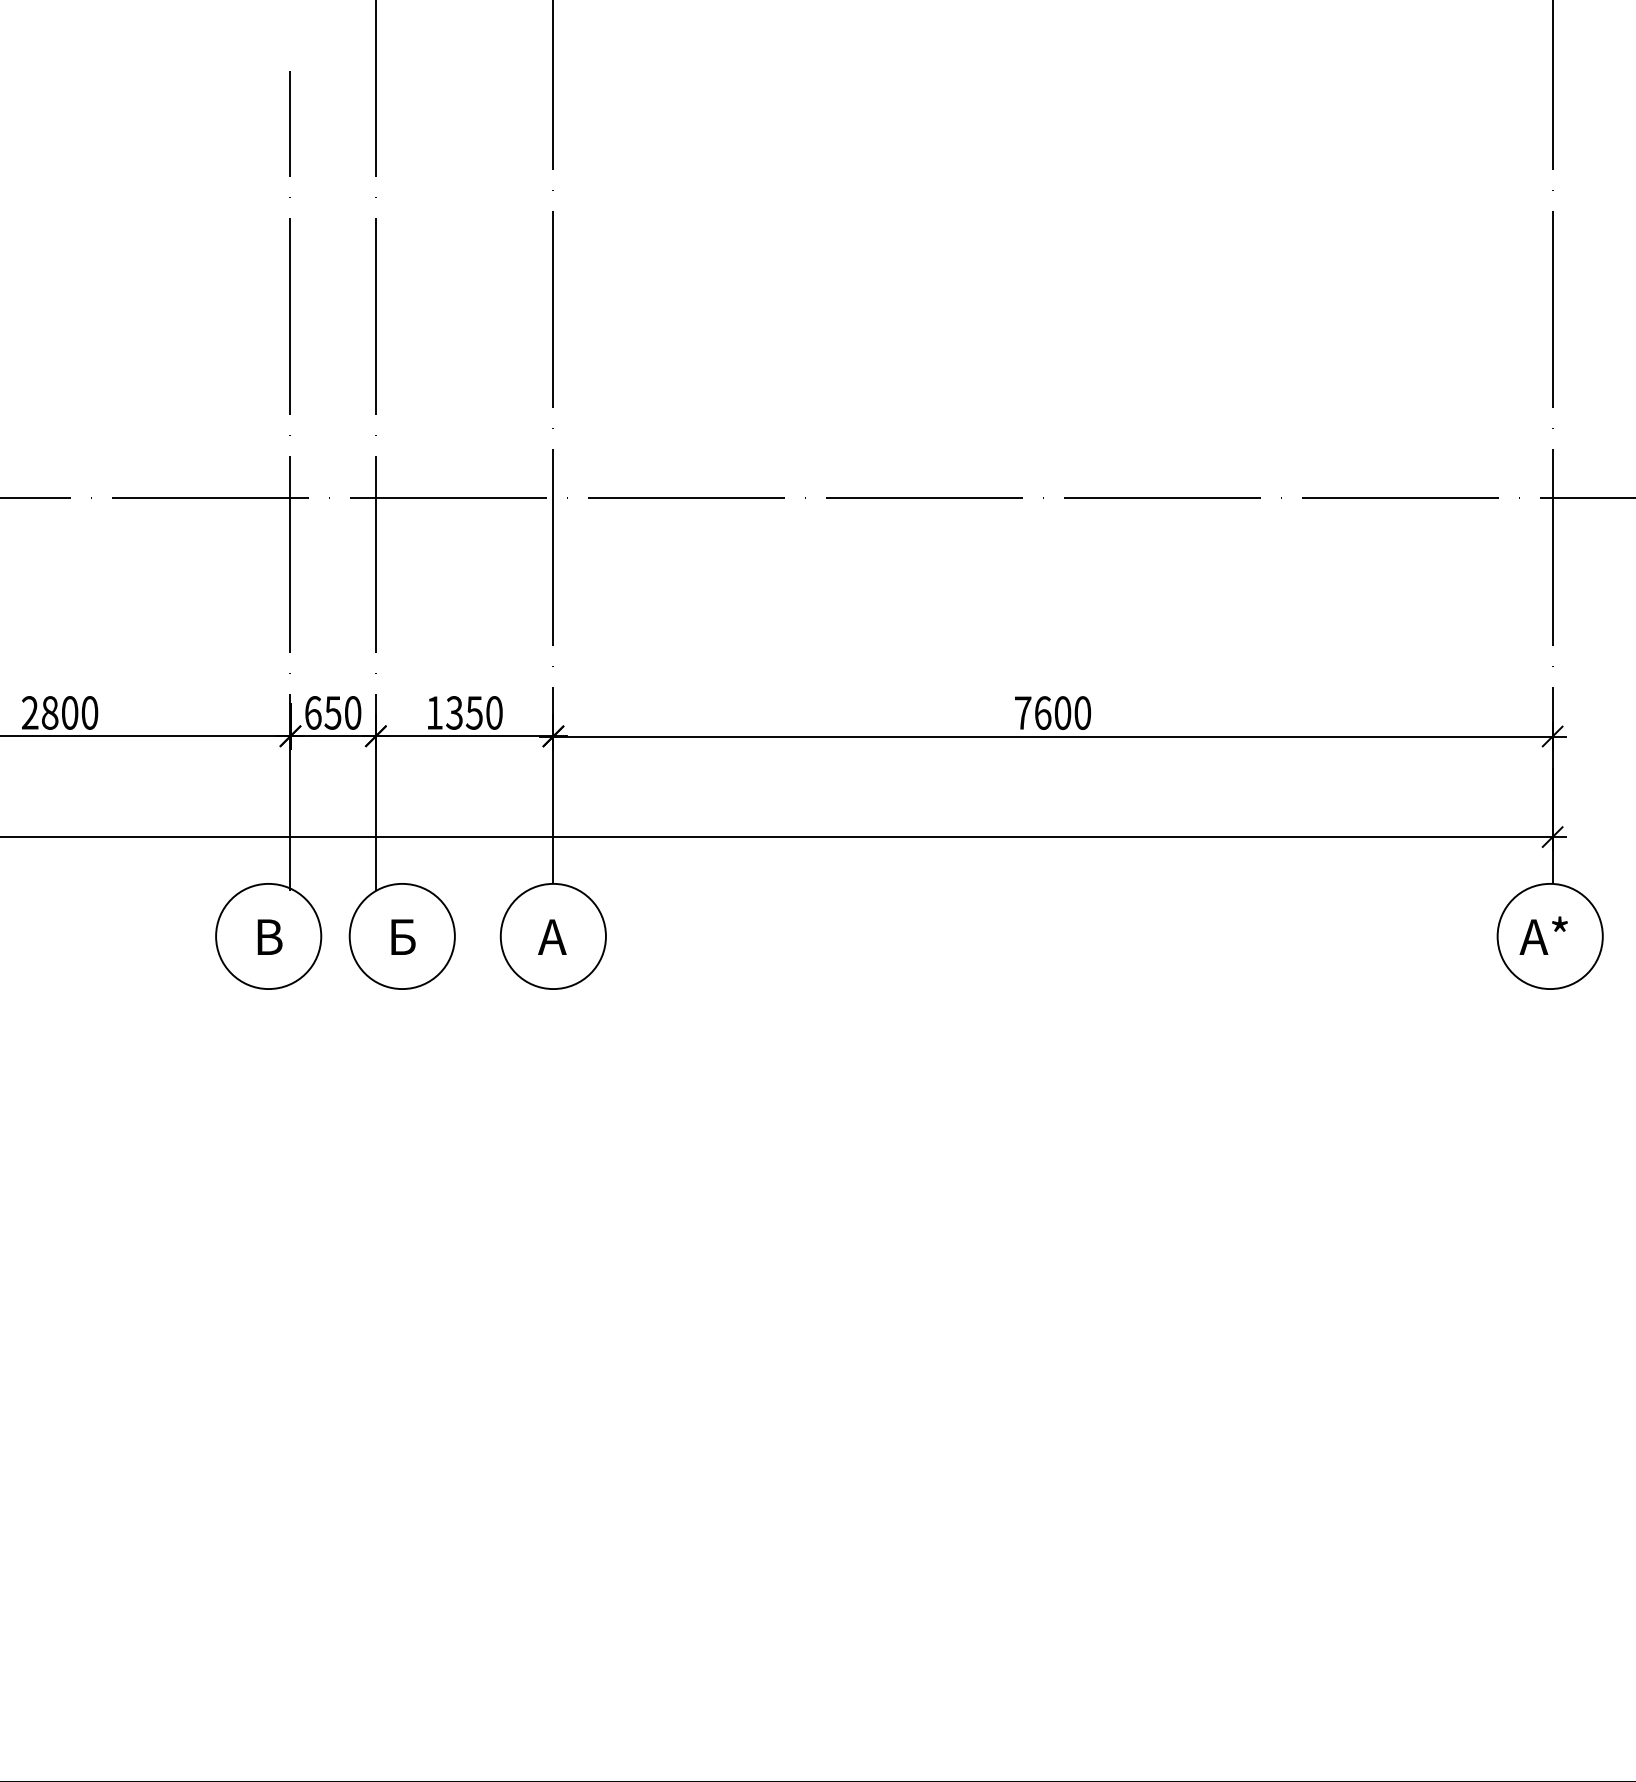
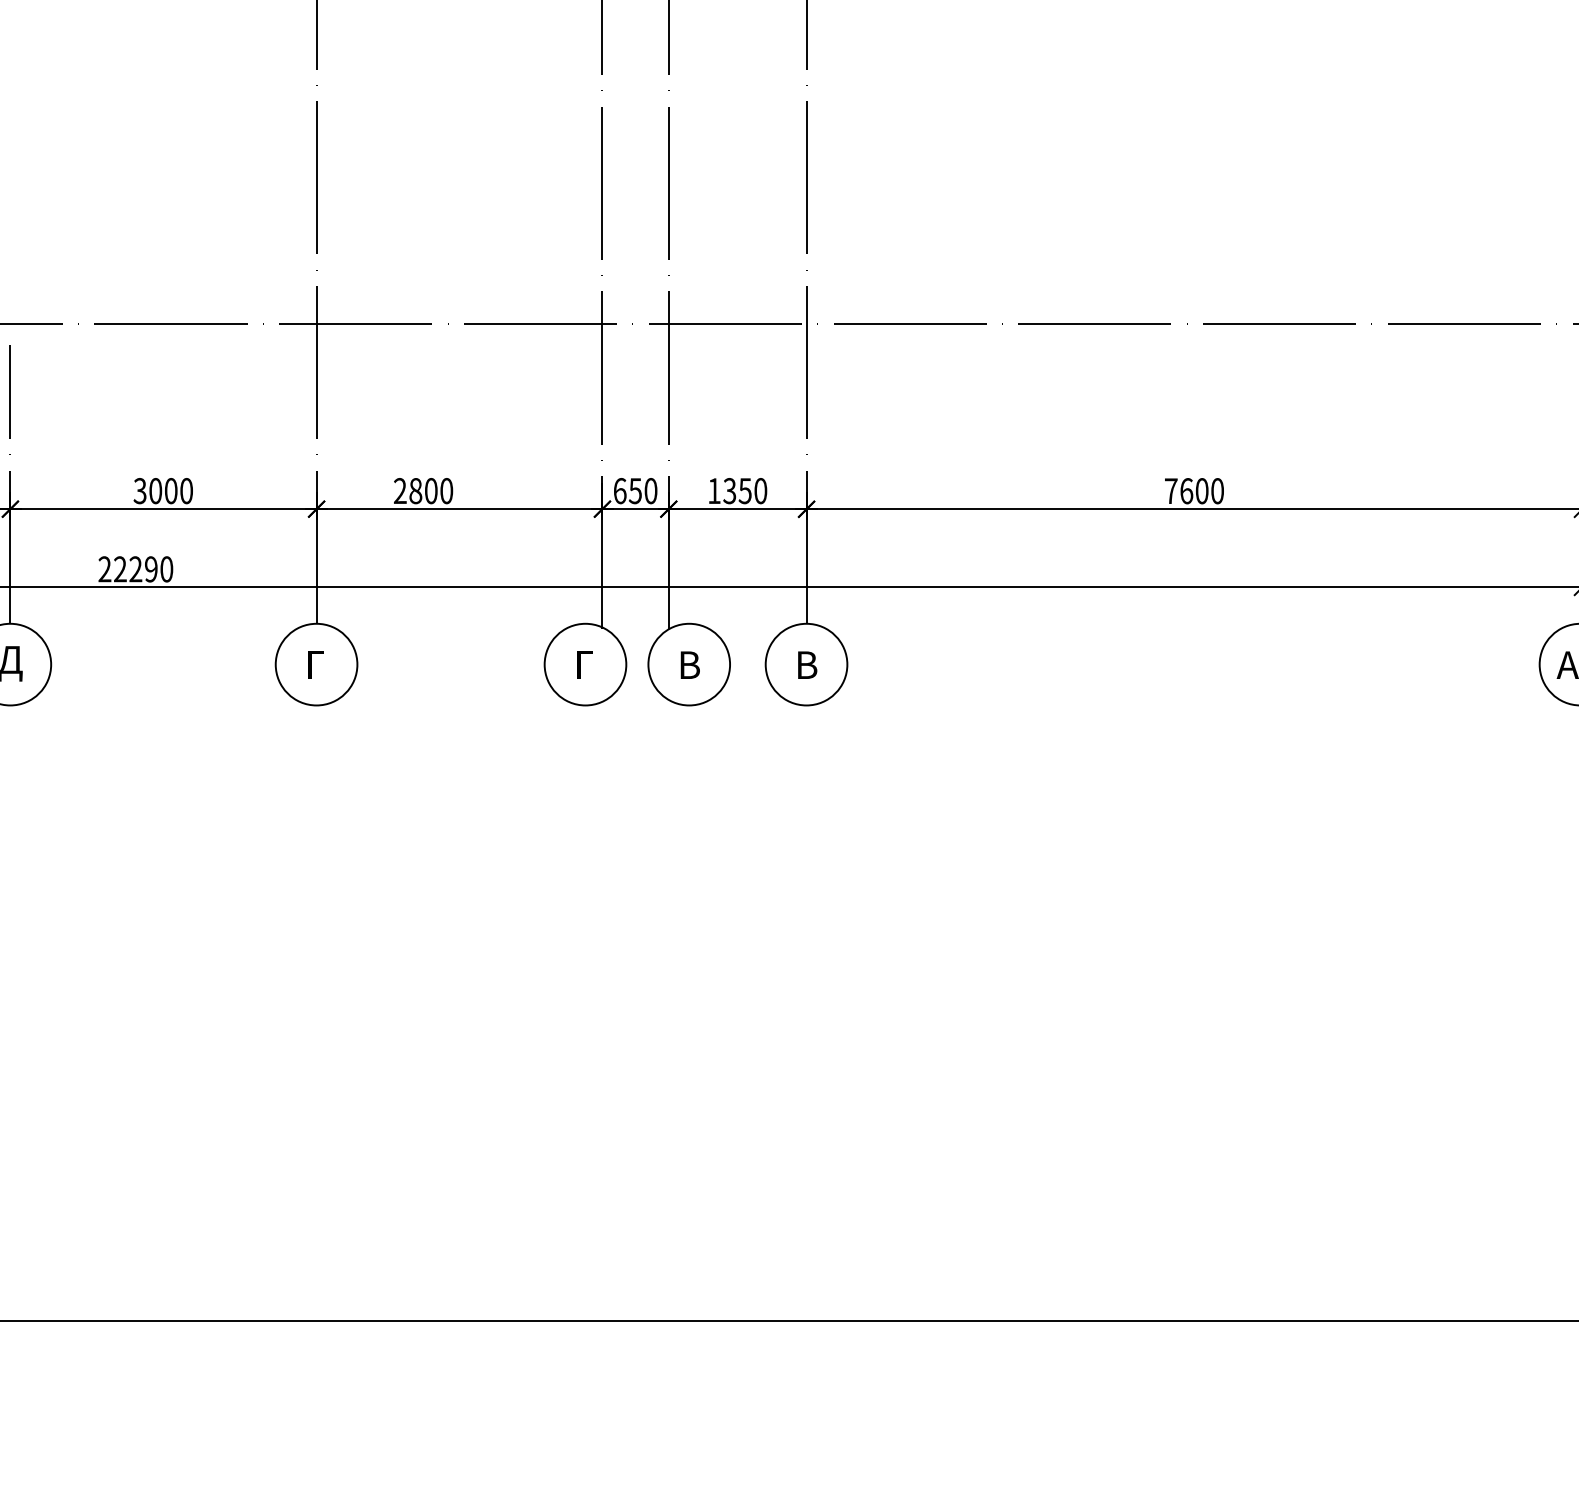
text: (269, 936) -> (586, 664), В -> Г
text: (405, 936) -> (691, 664), Б -> В
text: (552, 936) -> (805, 664), А -> В

